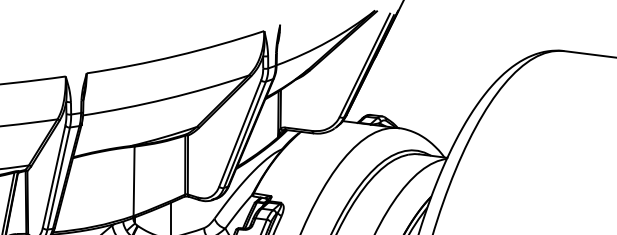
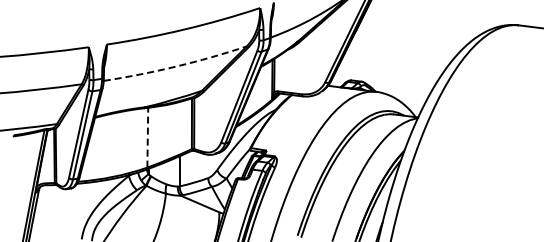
arc: (167, 98) -> (176, 66), solid -> dashed
line: (133, 181) -> (147, 137), solid -> dashed

